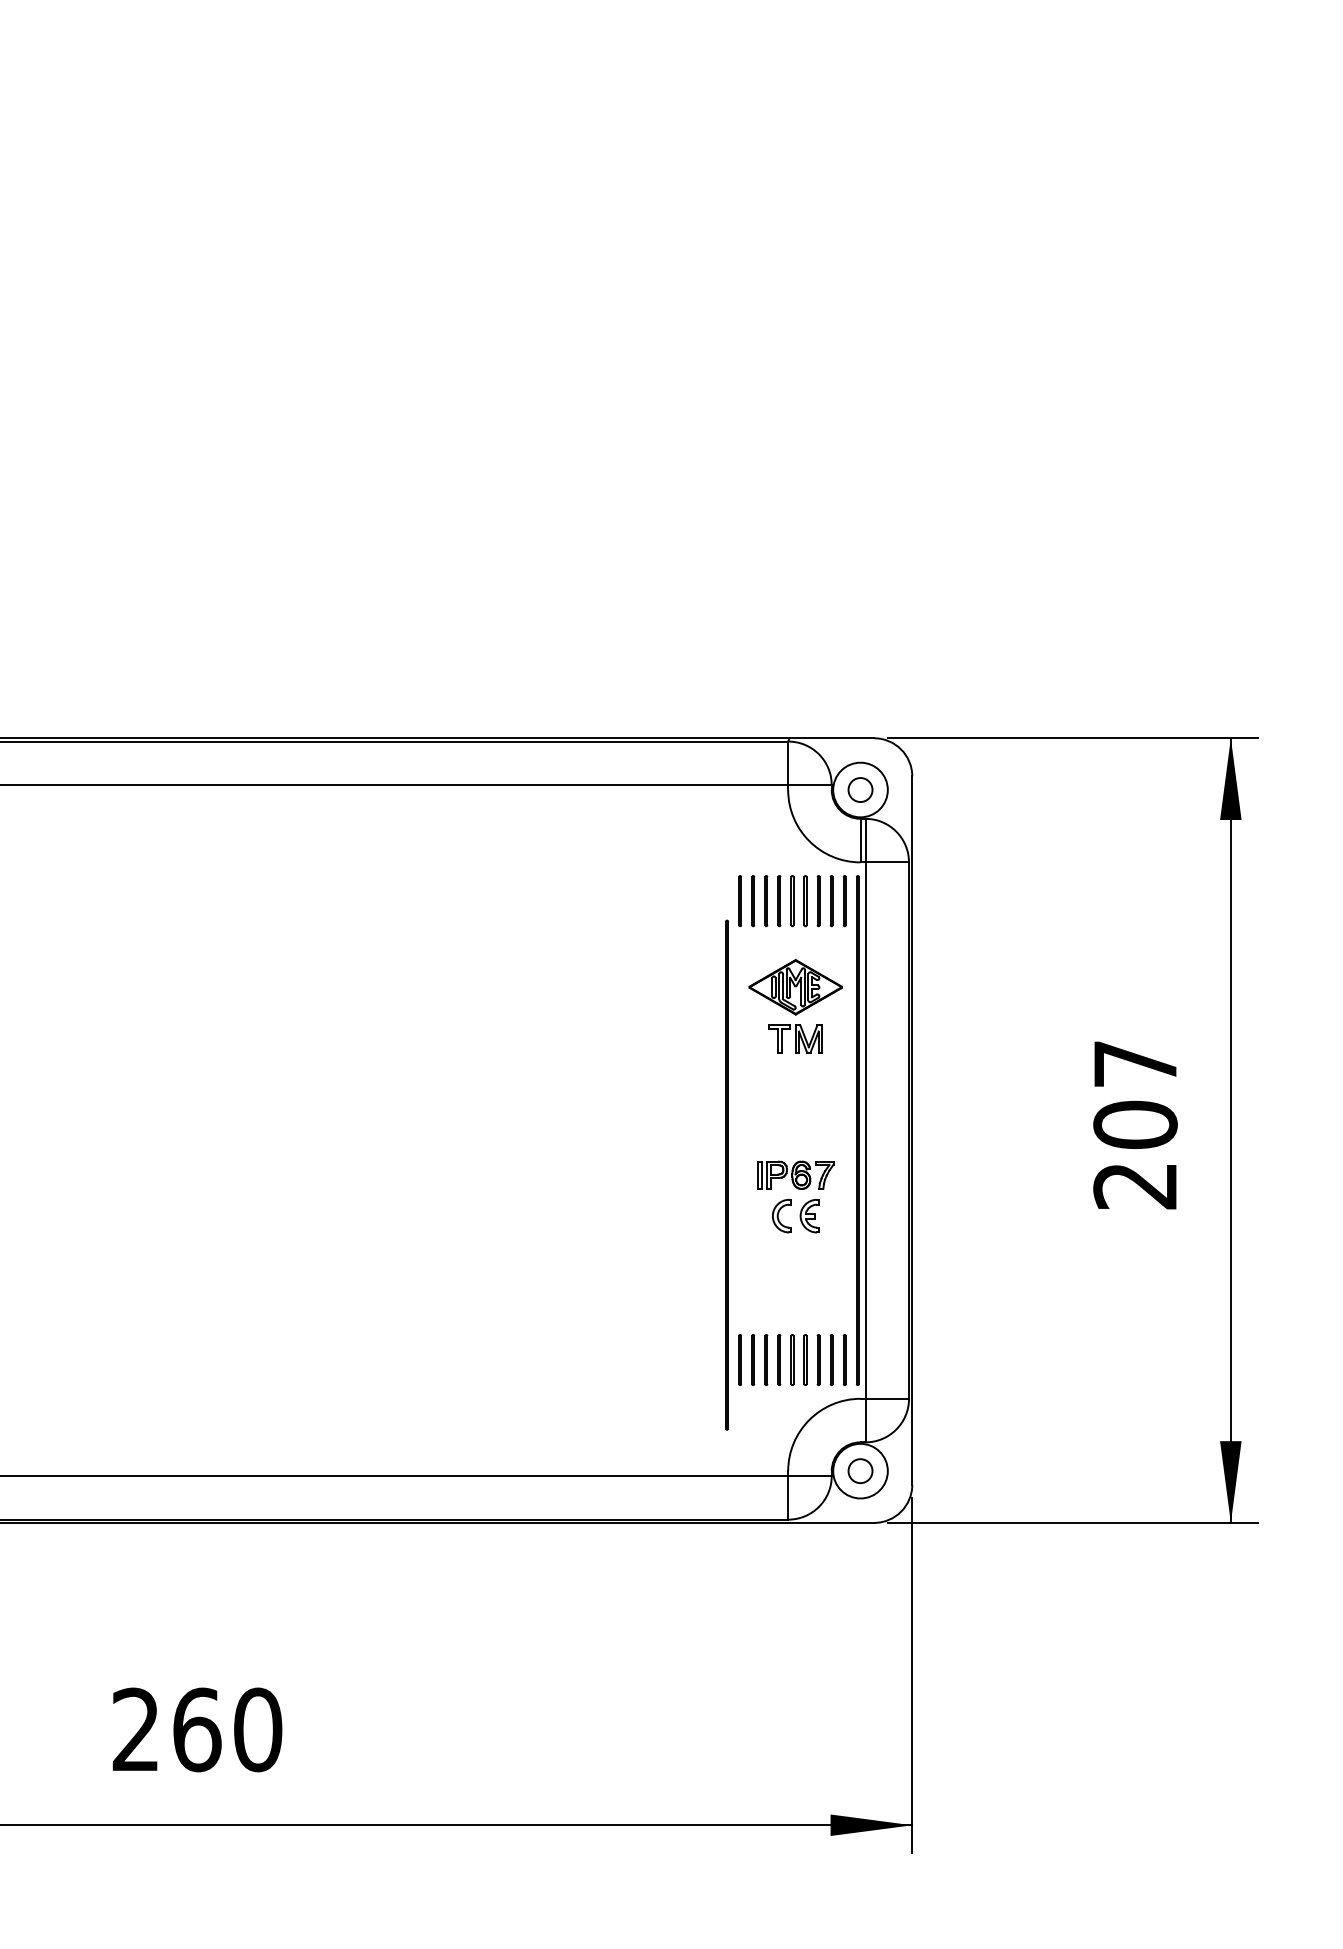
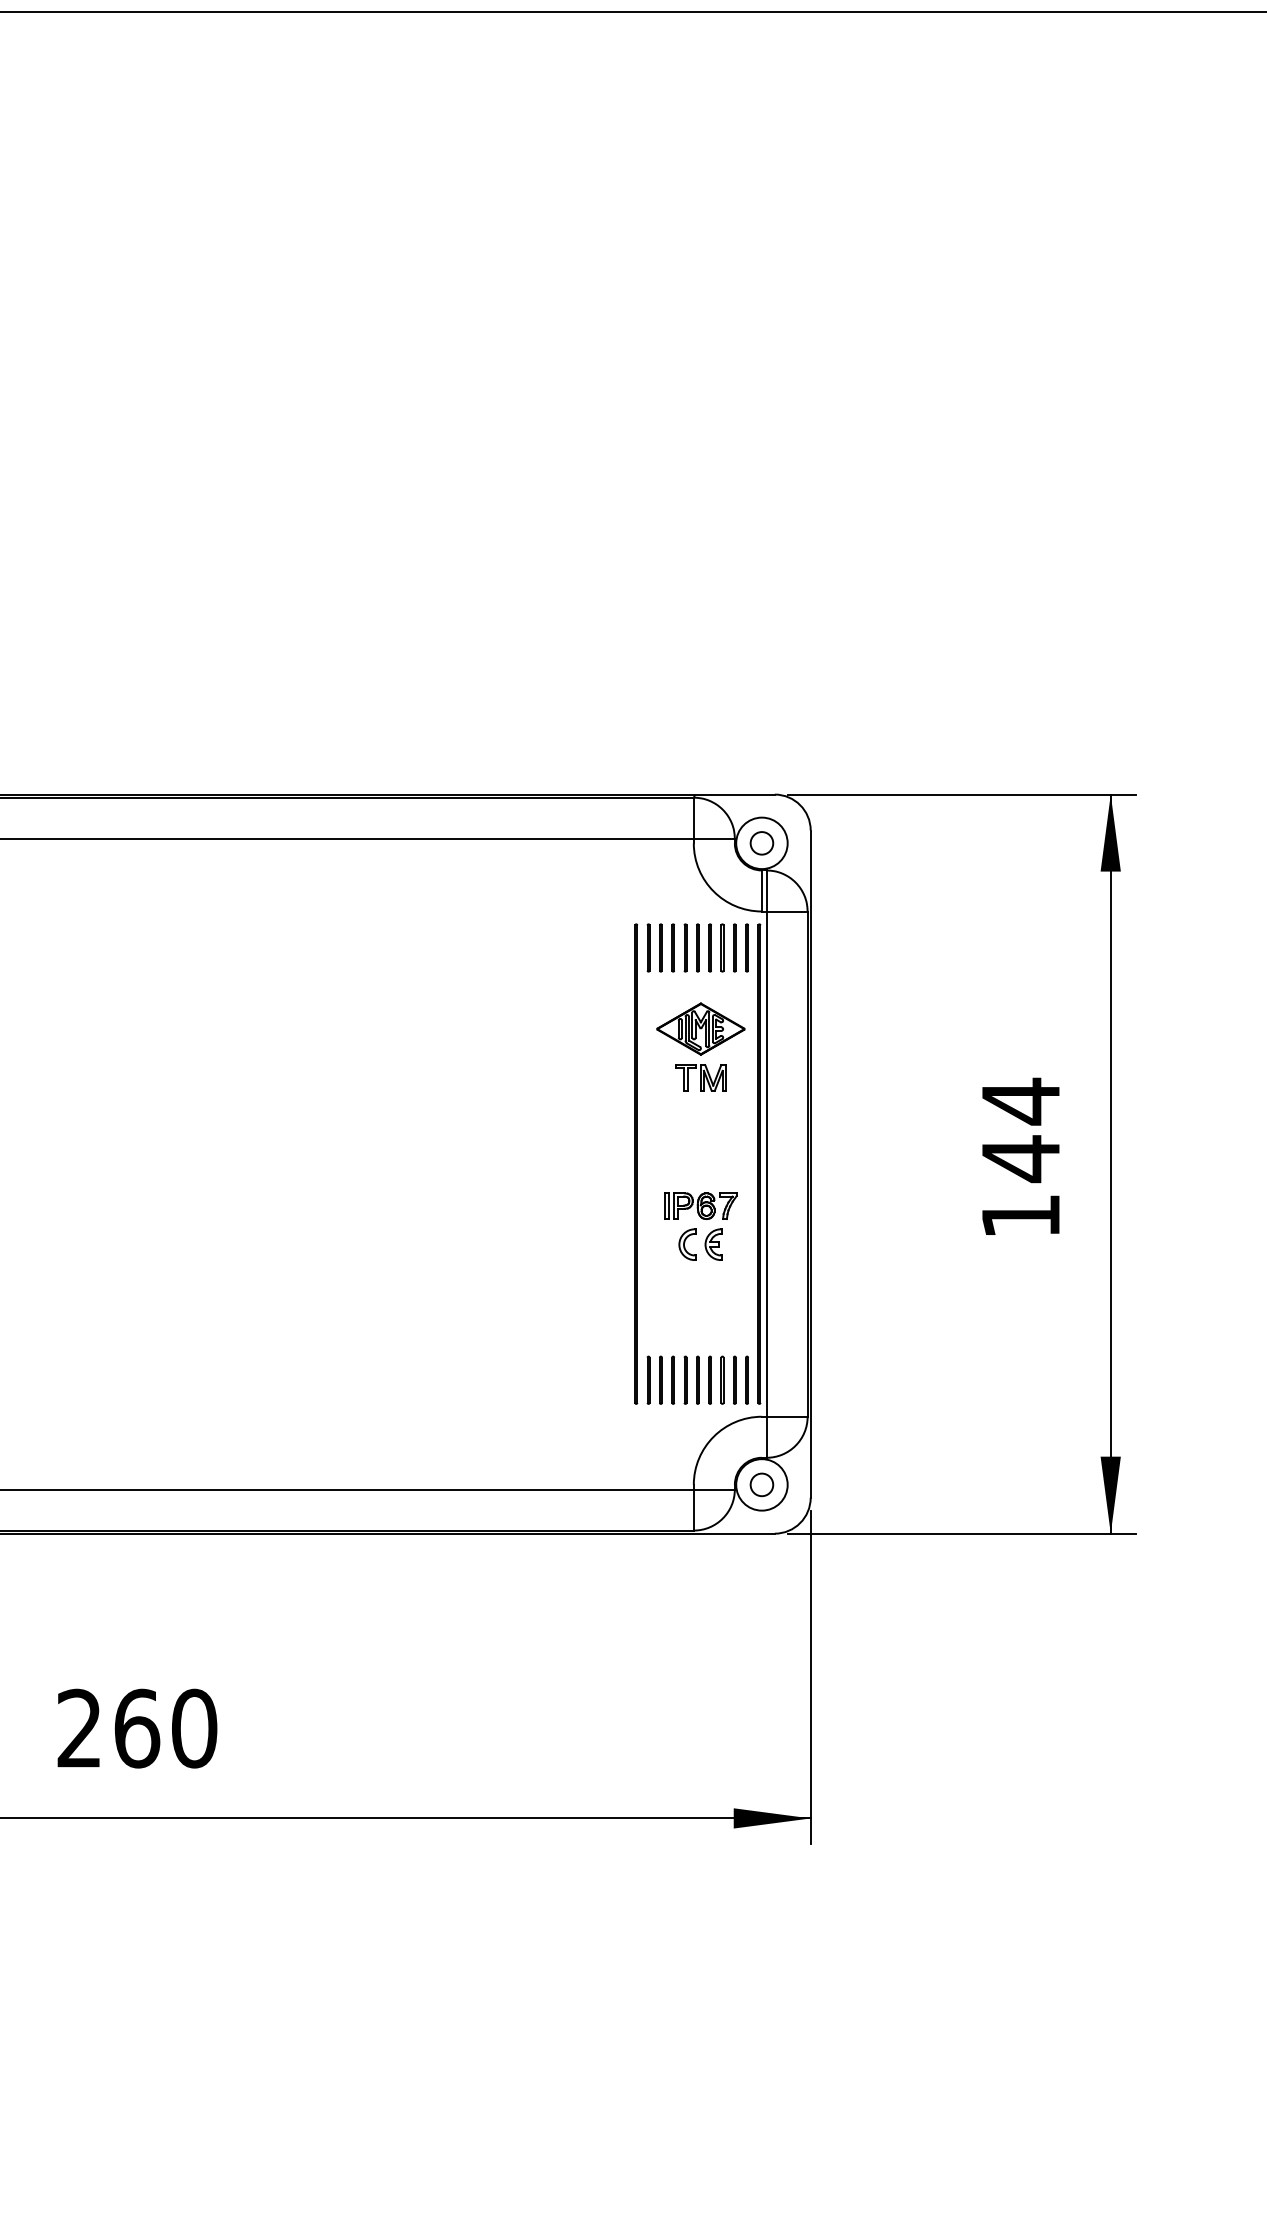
text: (1135, 1123) -> (1020, 1157), 207 -> 144
line: (727, 1174) -> (636, 1163), moved

